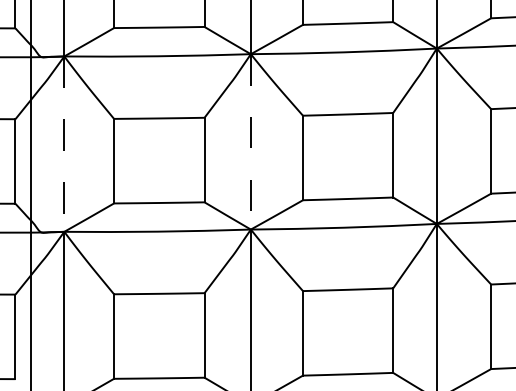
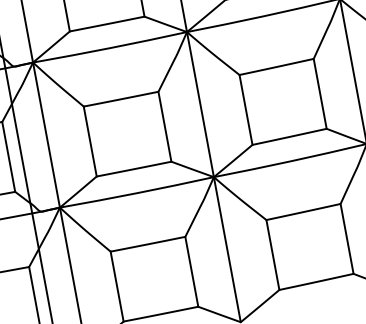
line: (250, 141) -> (200, 104), dashed -> solid
line: (64, 144) -> (46, 135), dashed -> solid

